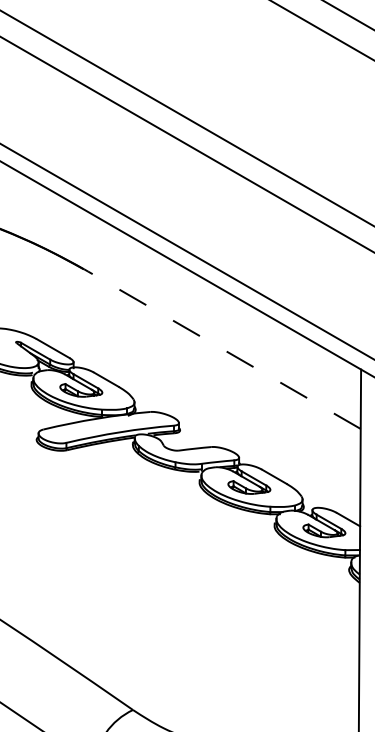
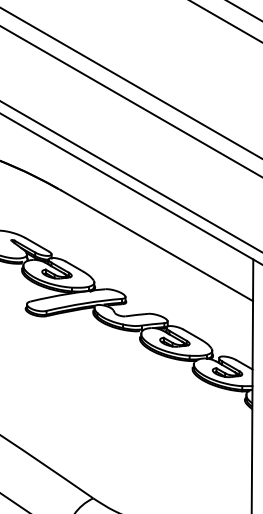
line: (223, 349) -> (156, 245), dashed -> solid

